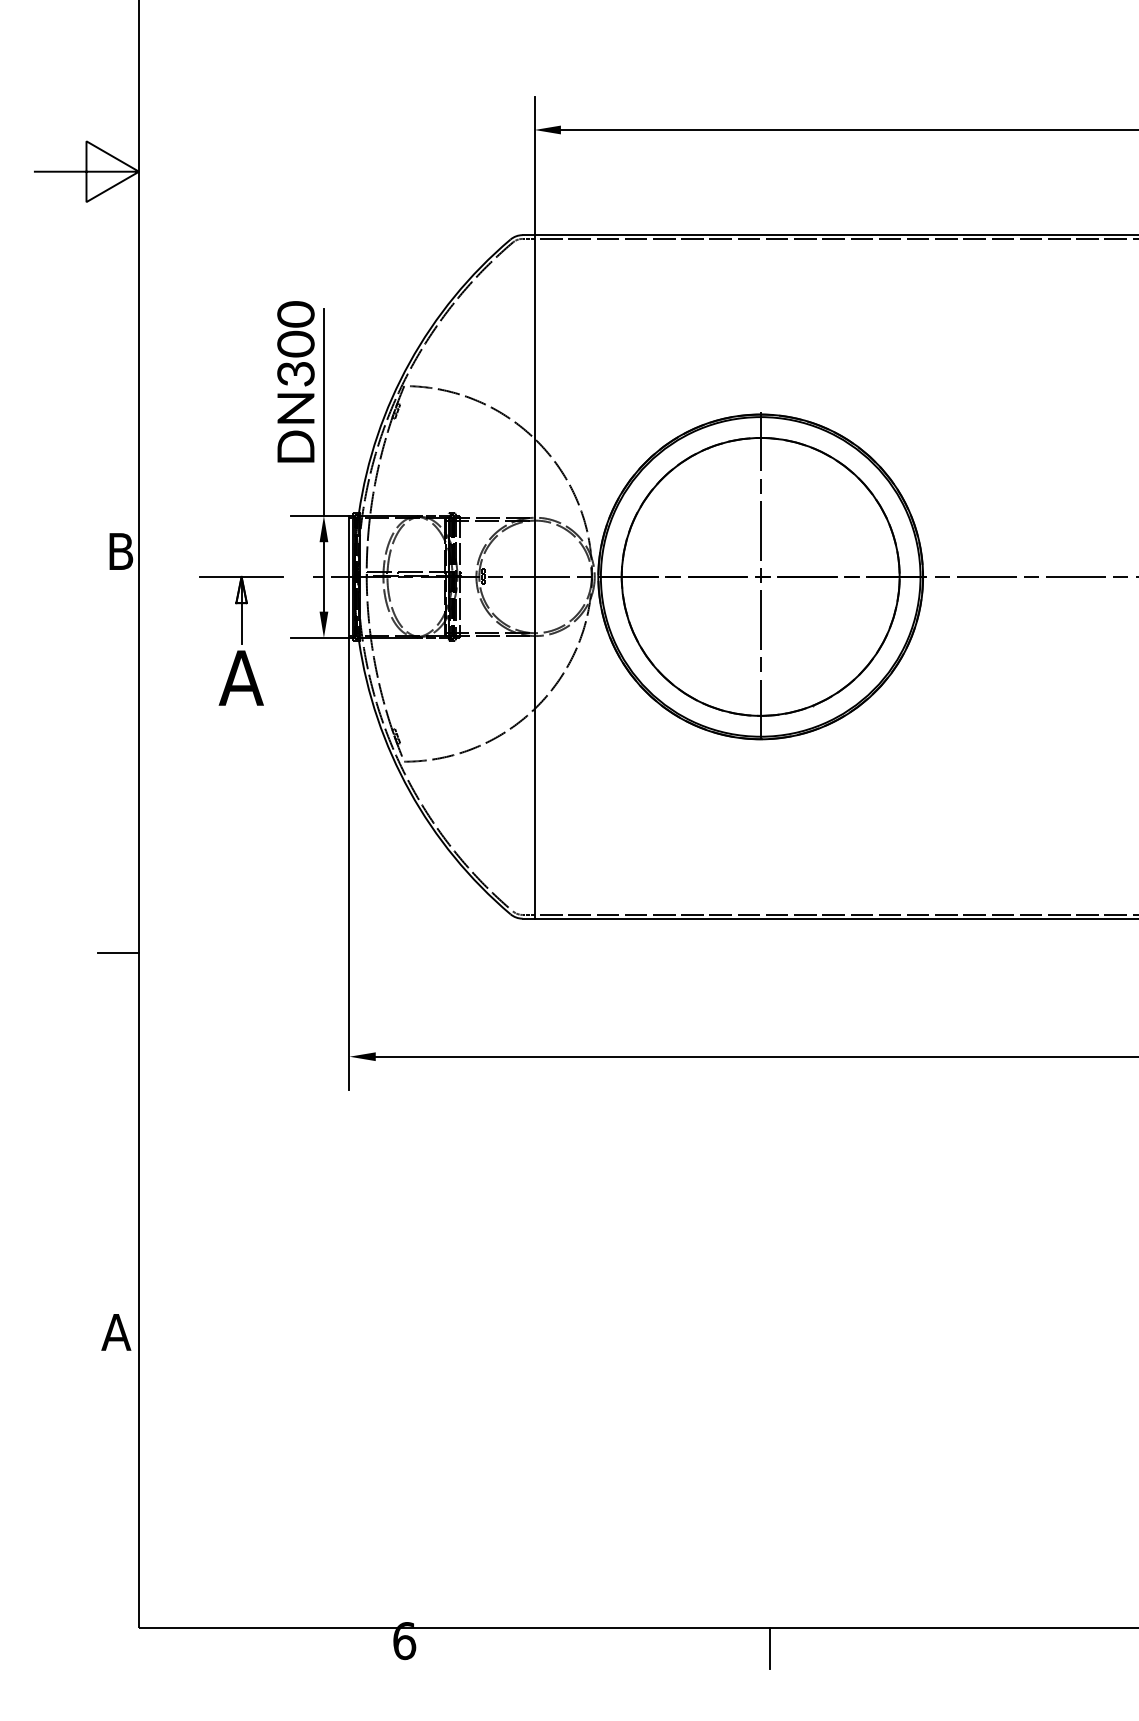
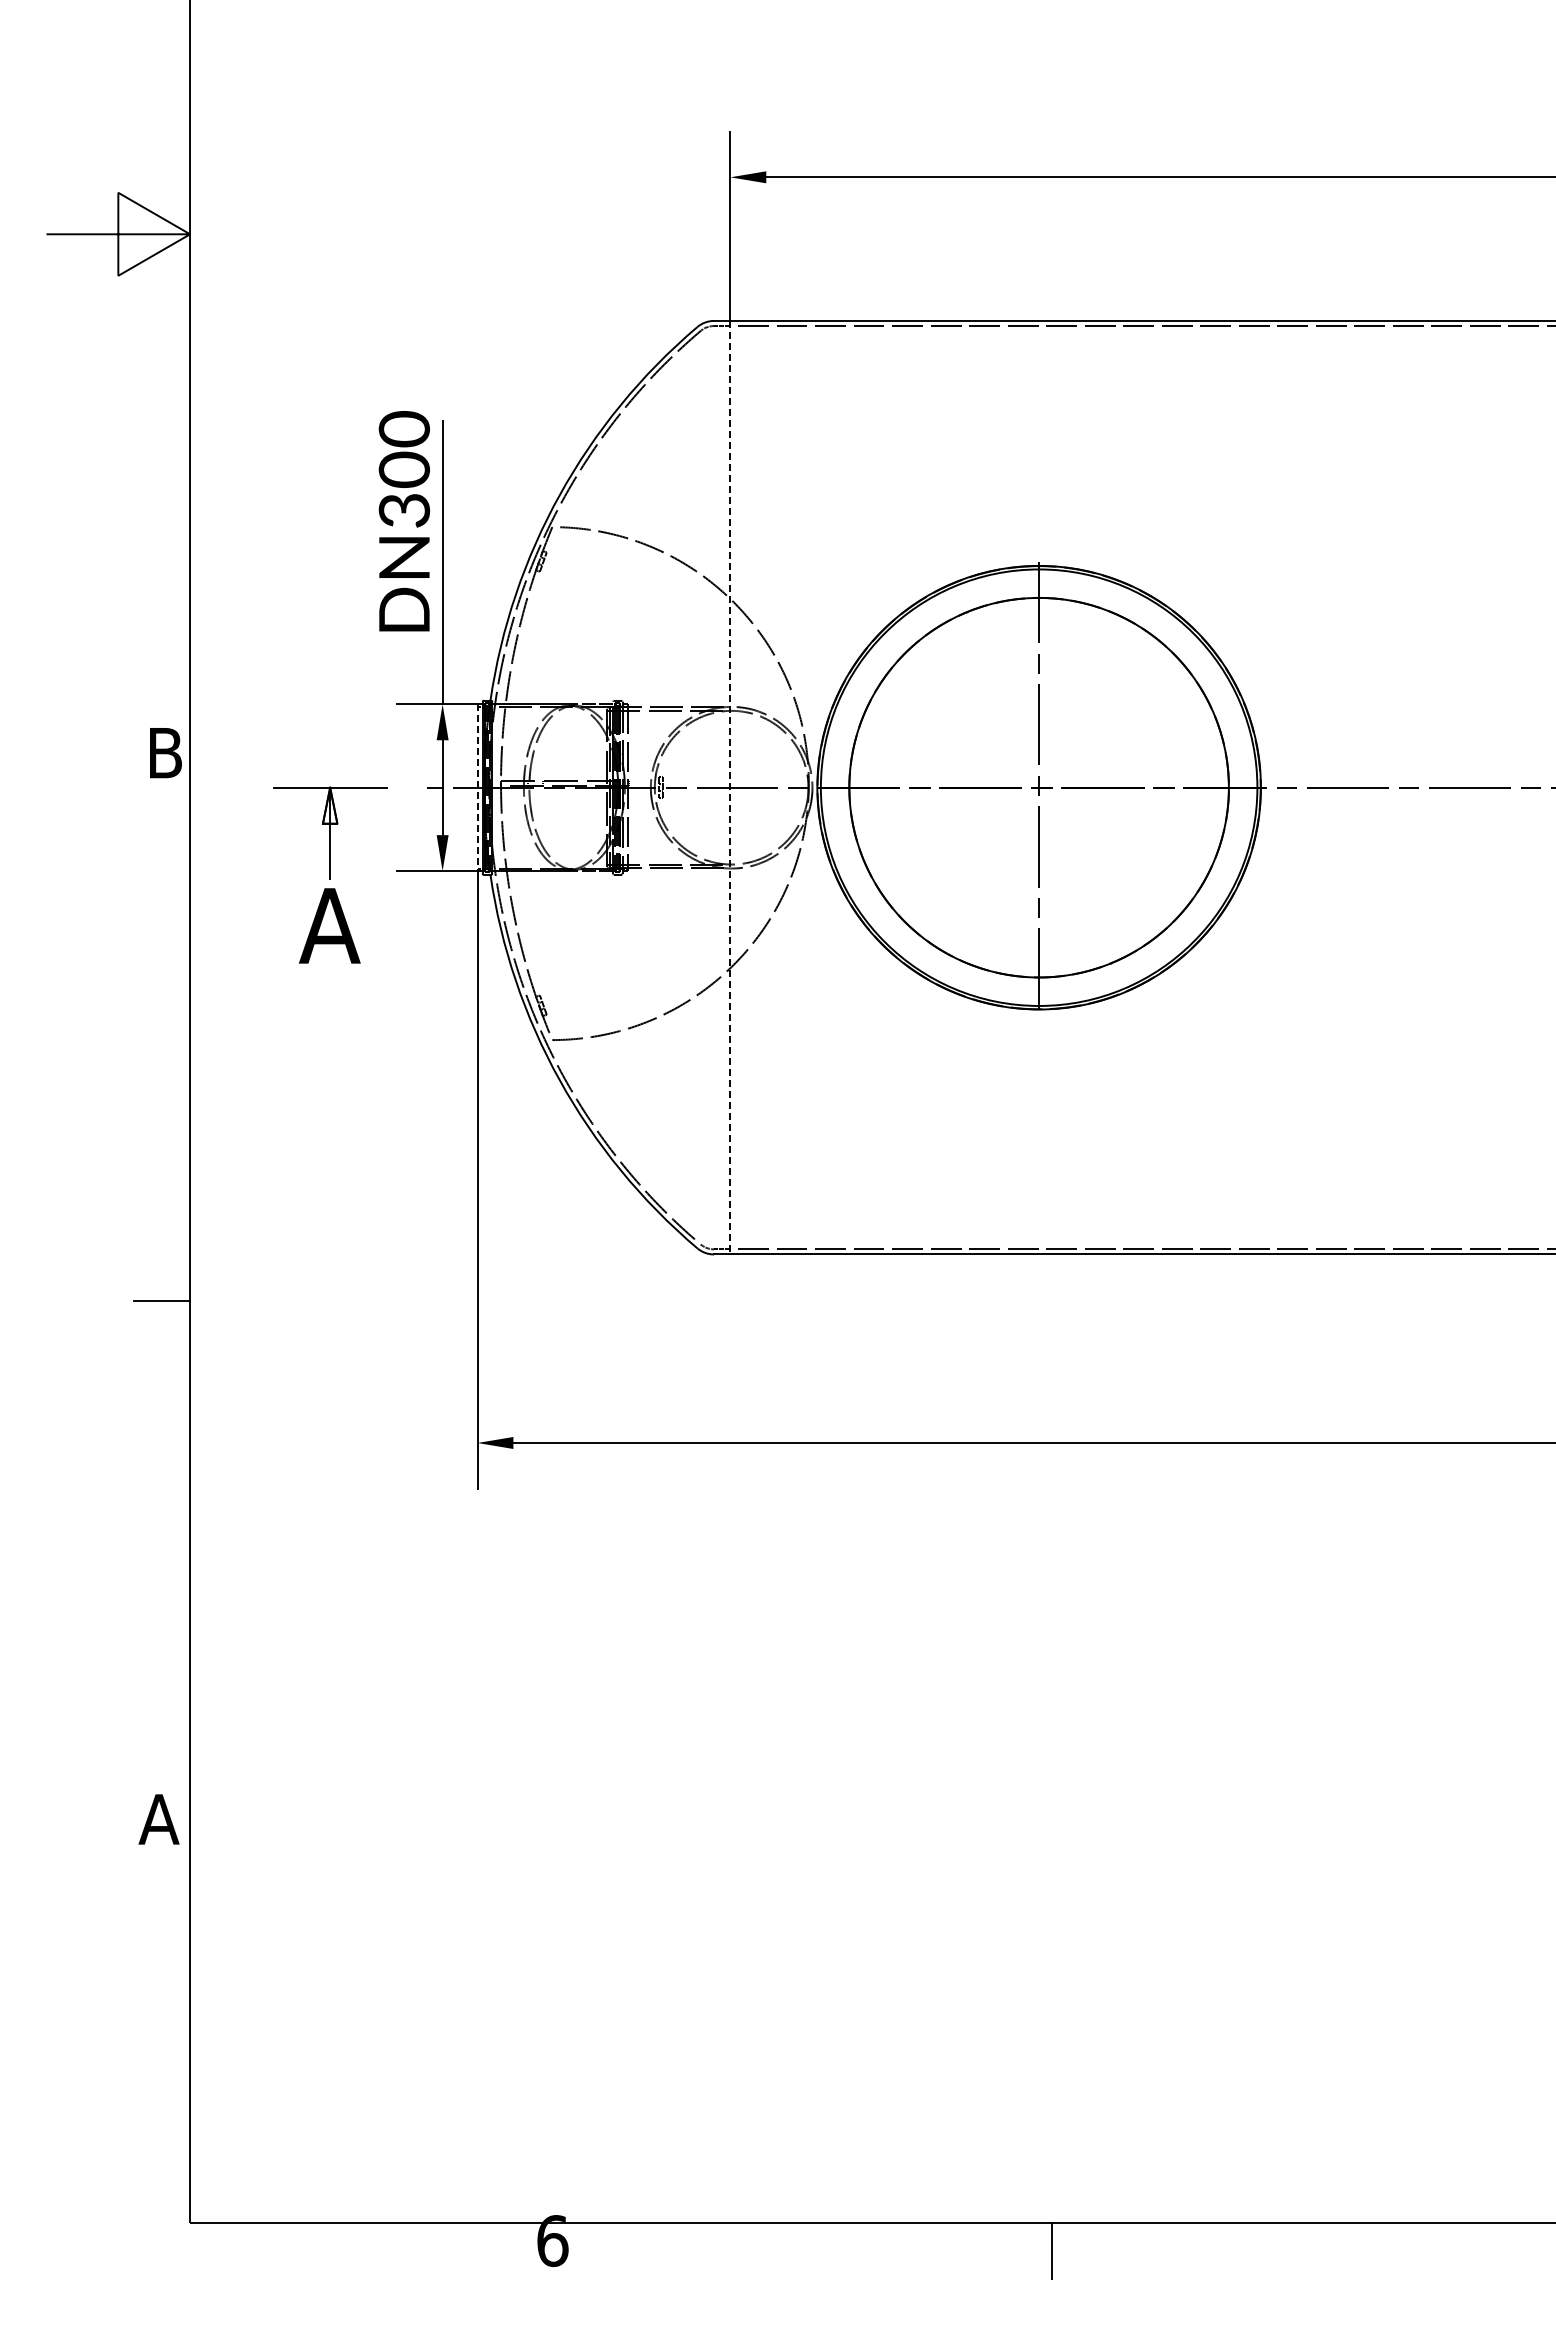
line: (534, 576) -> (730, 787), solid -> dashed
line: (349, 577) -> (477, 788), solid -> dashed

